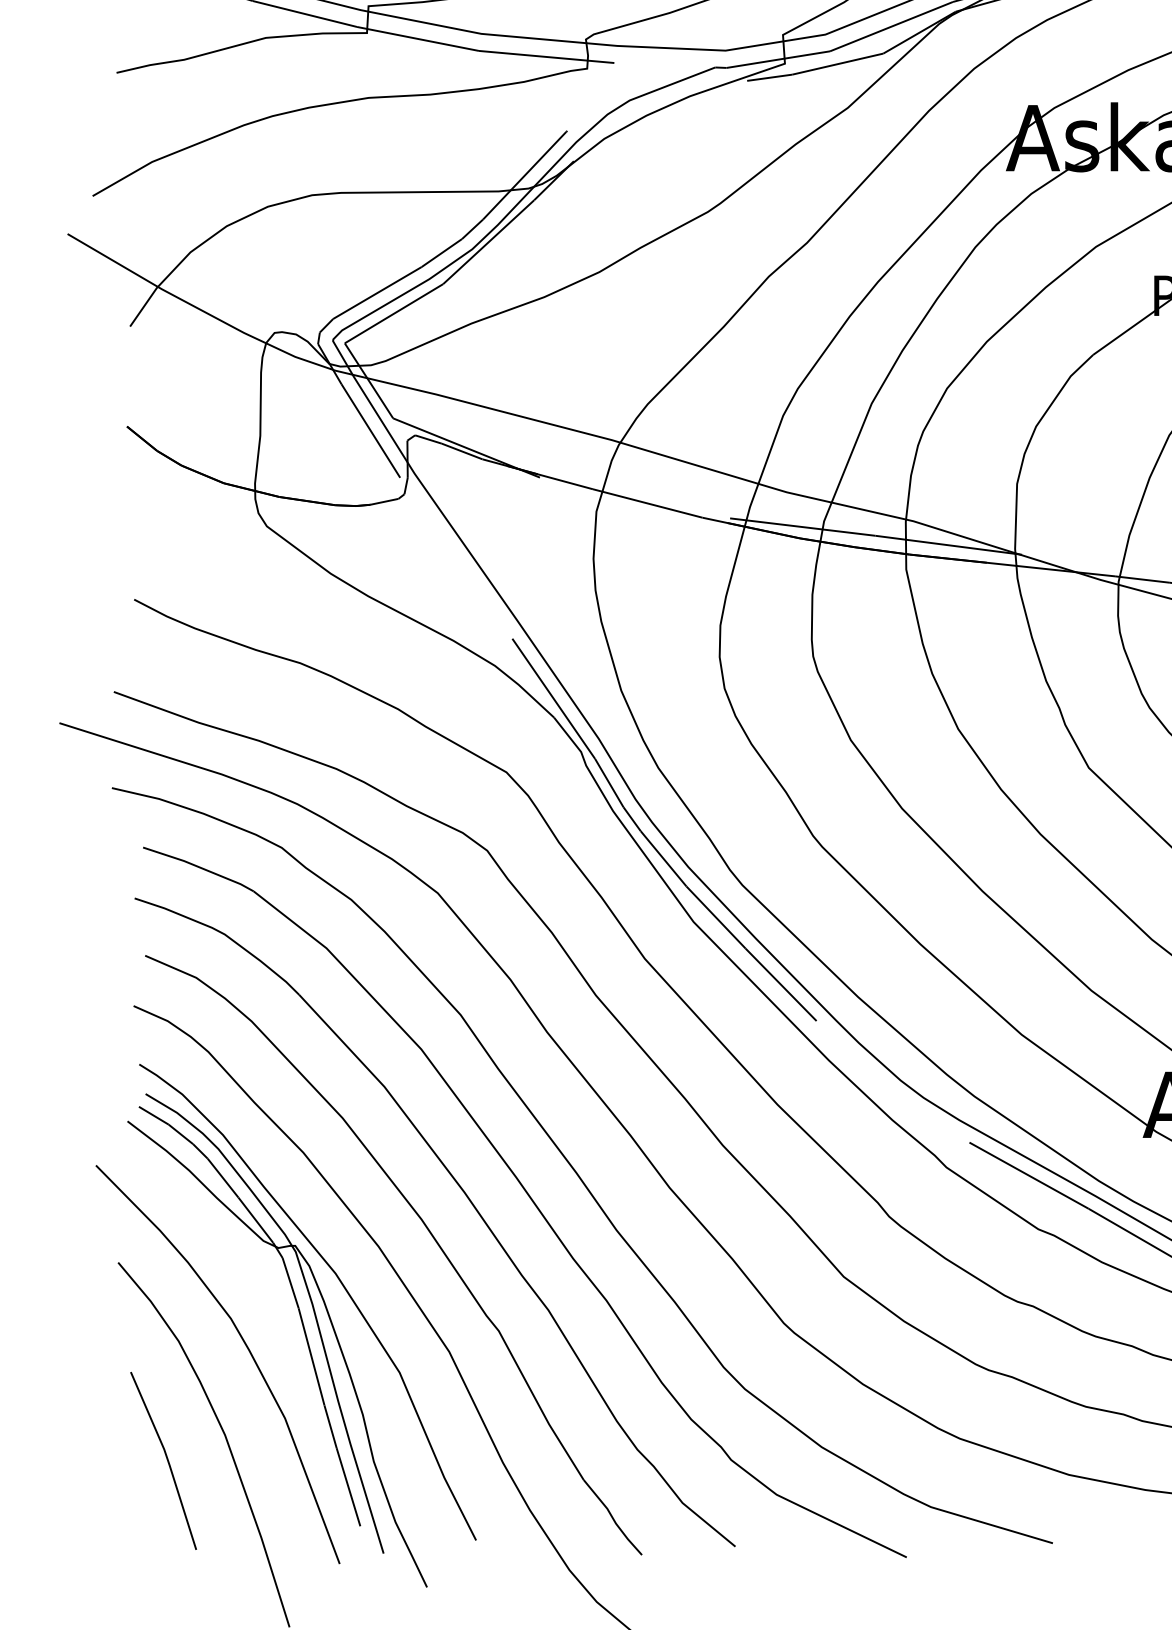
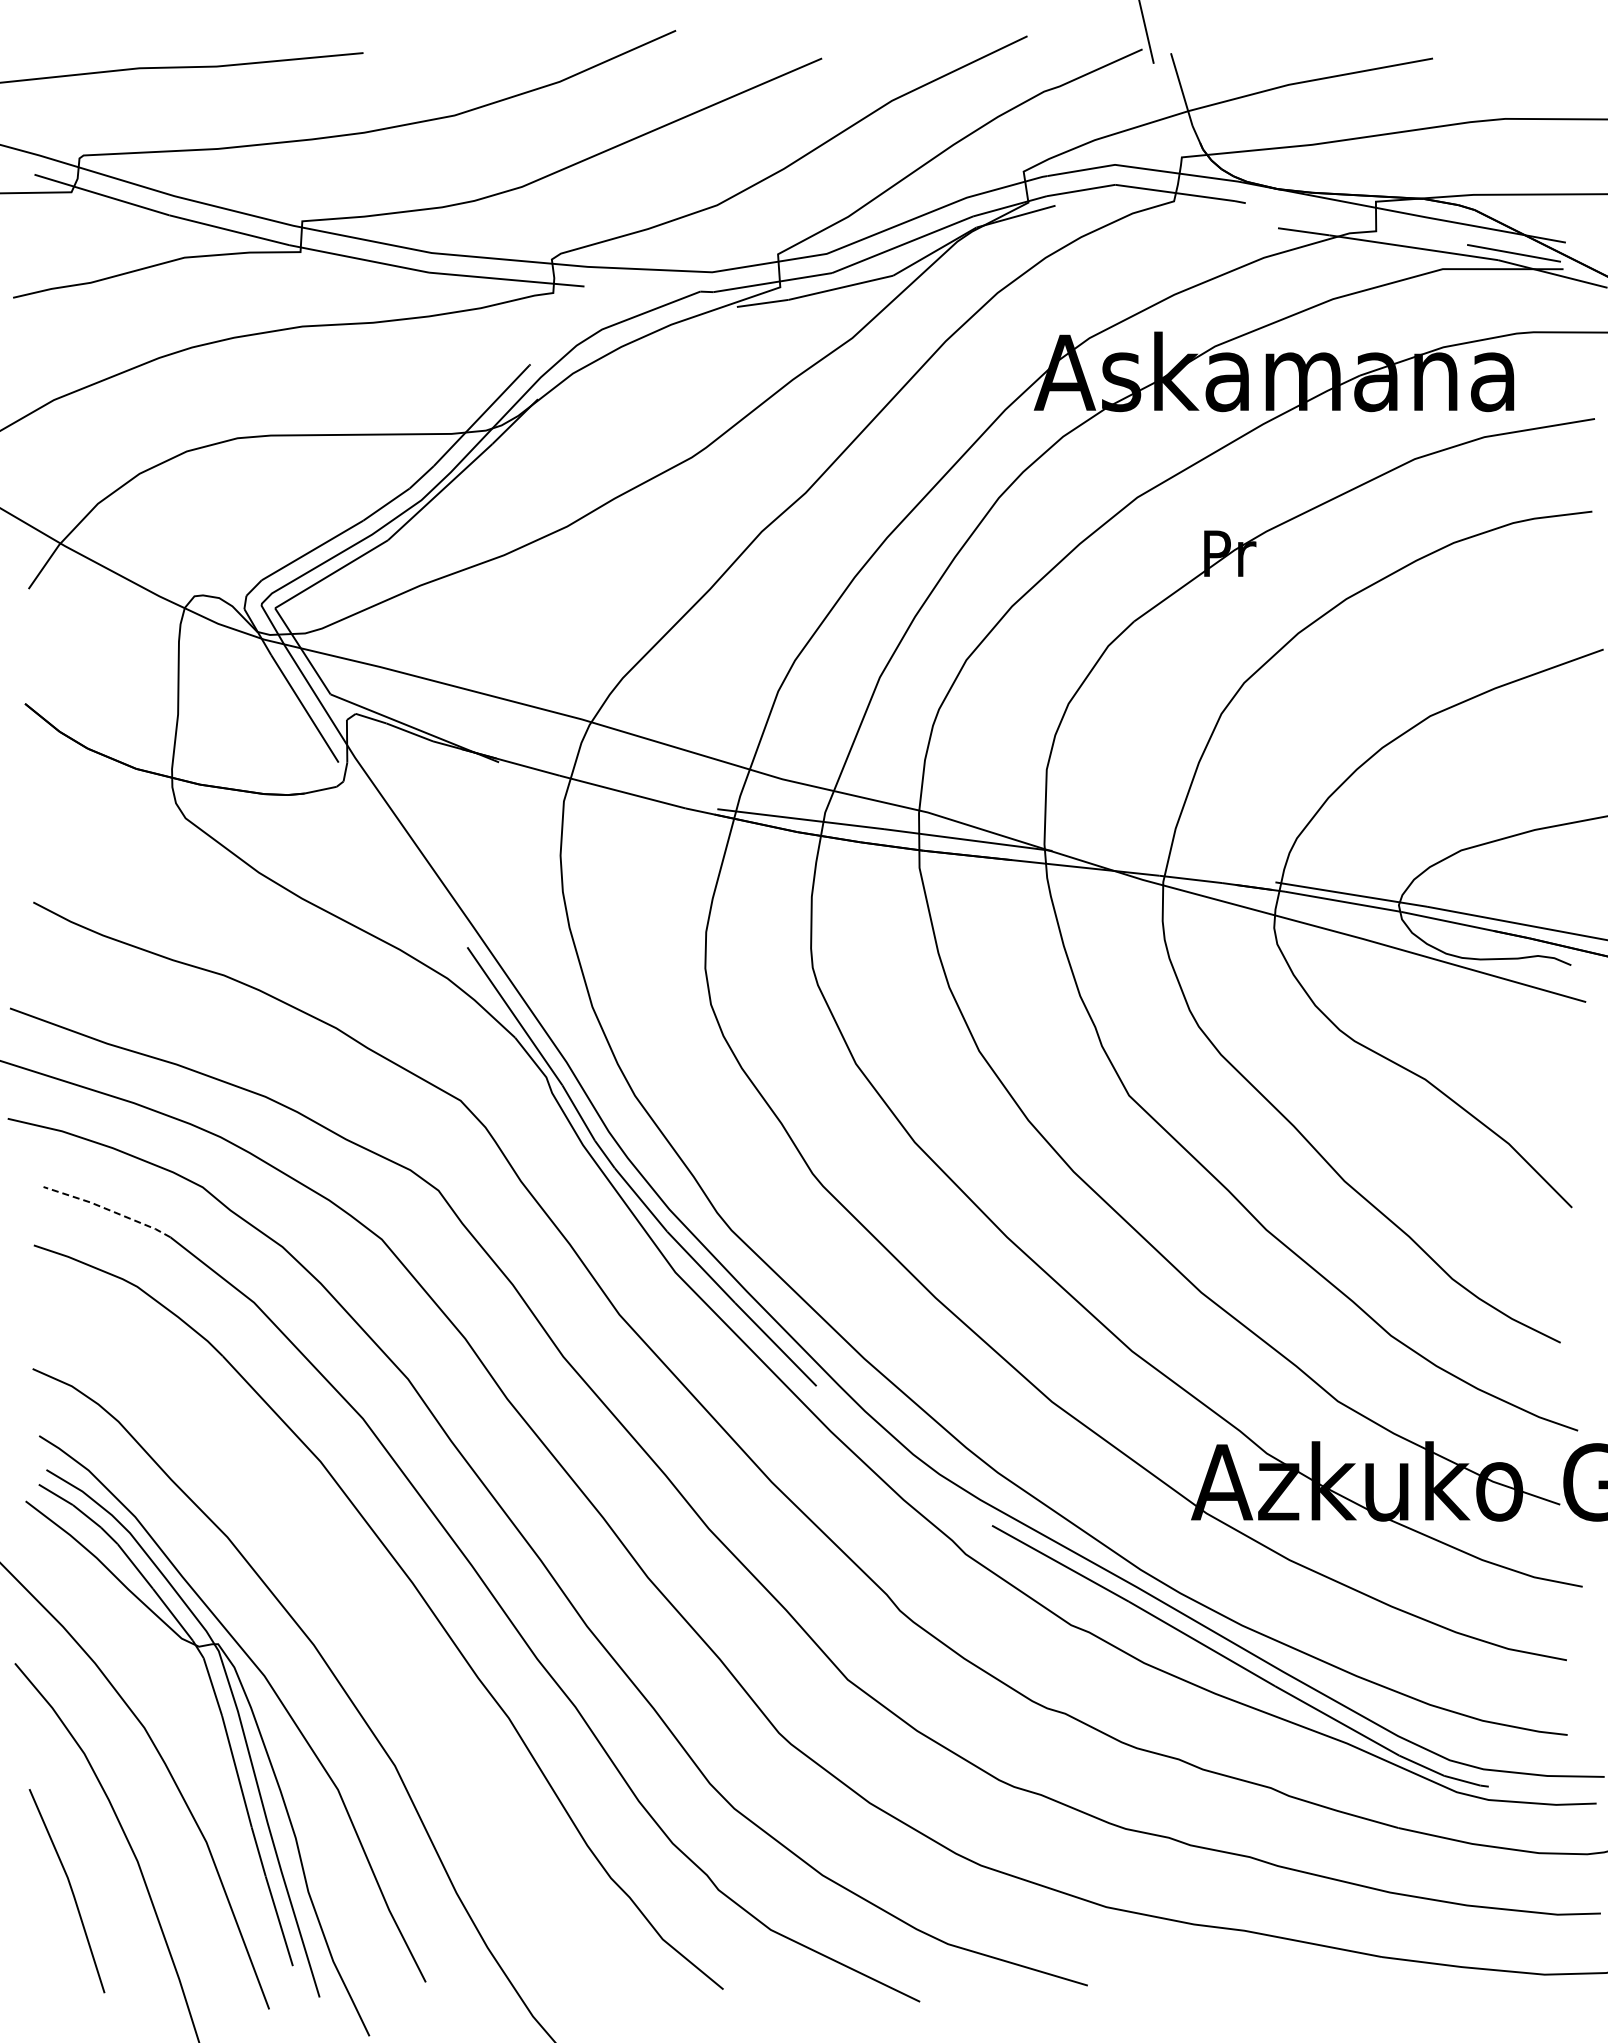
line: (199, 867) -> (108, 1209), solid -> dashed
part: (428, 1232) -> (371, 1628), removed

